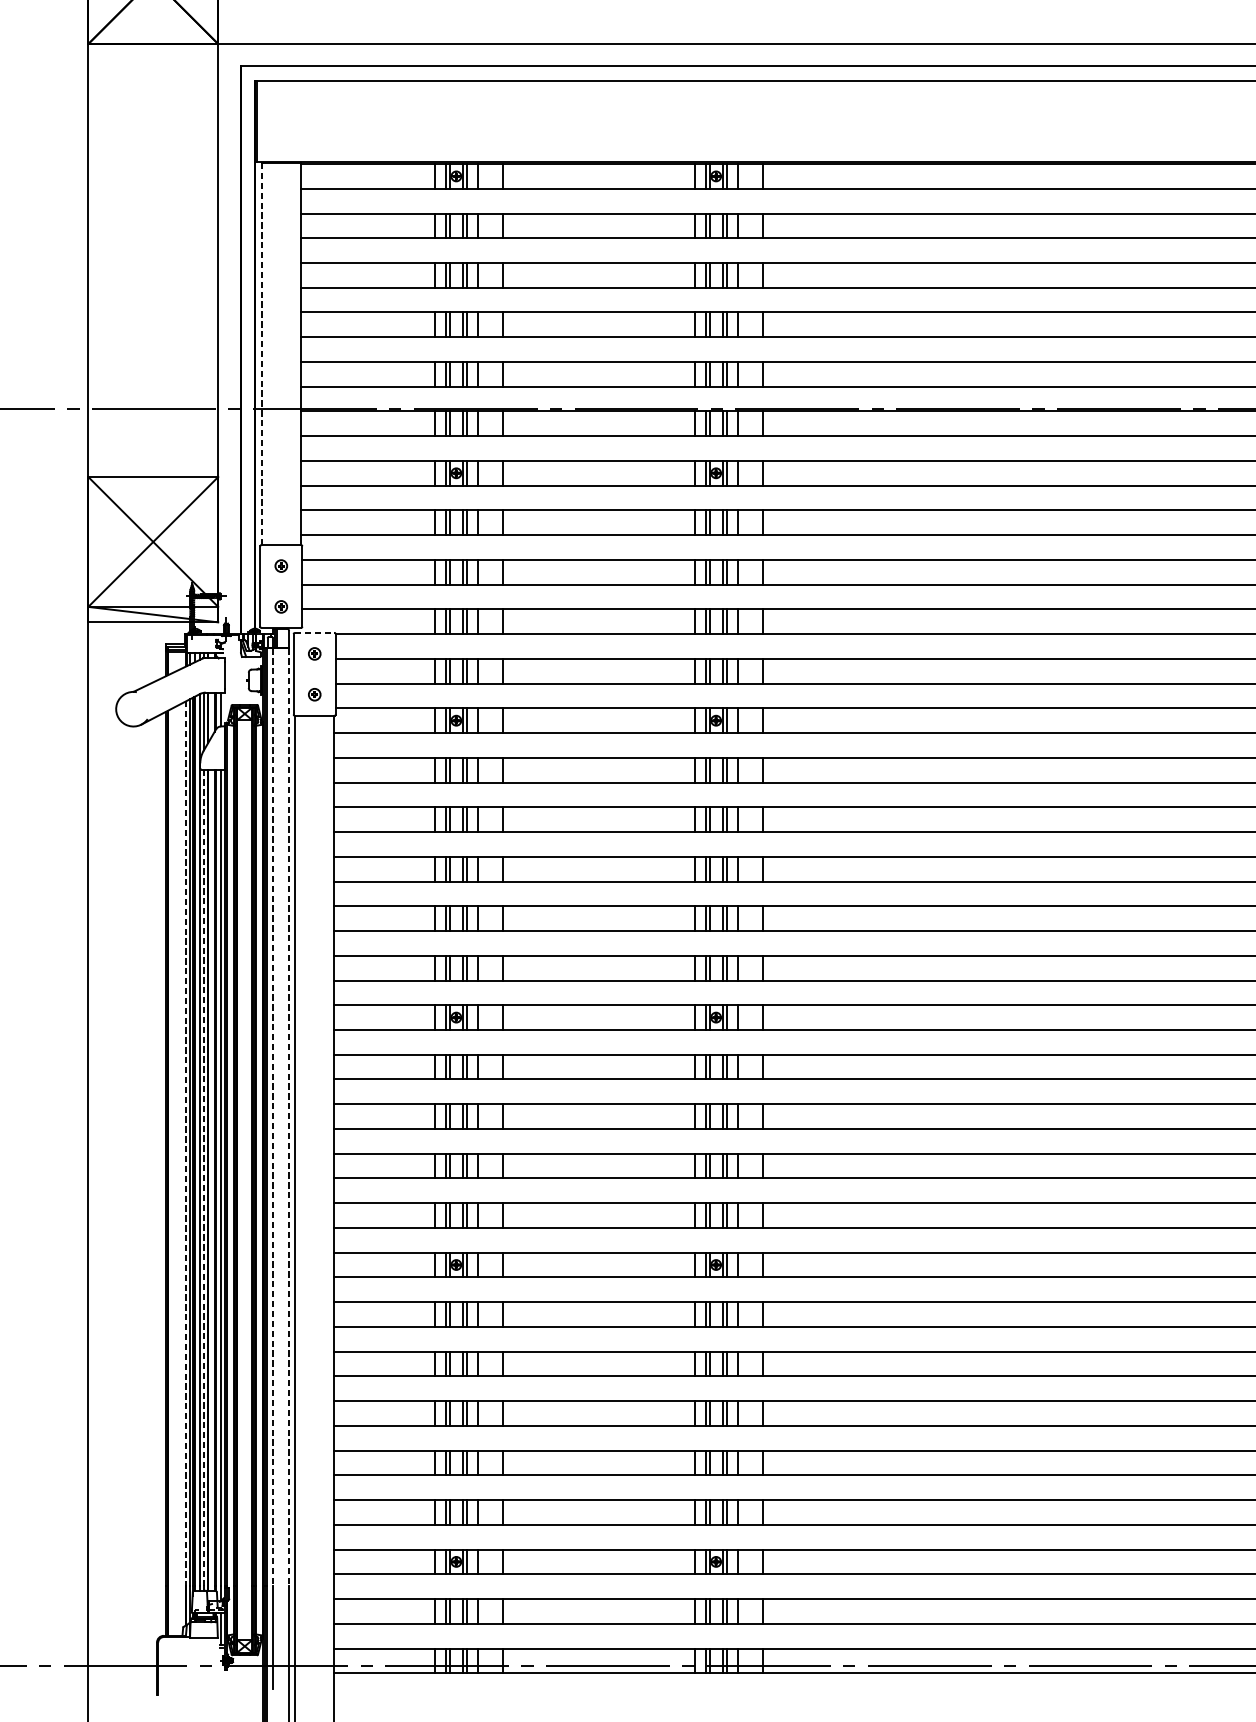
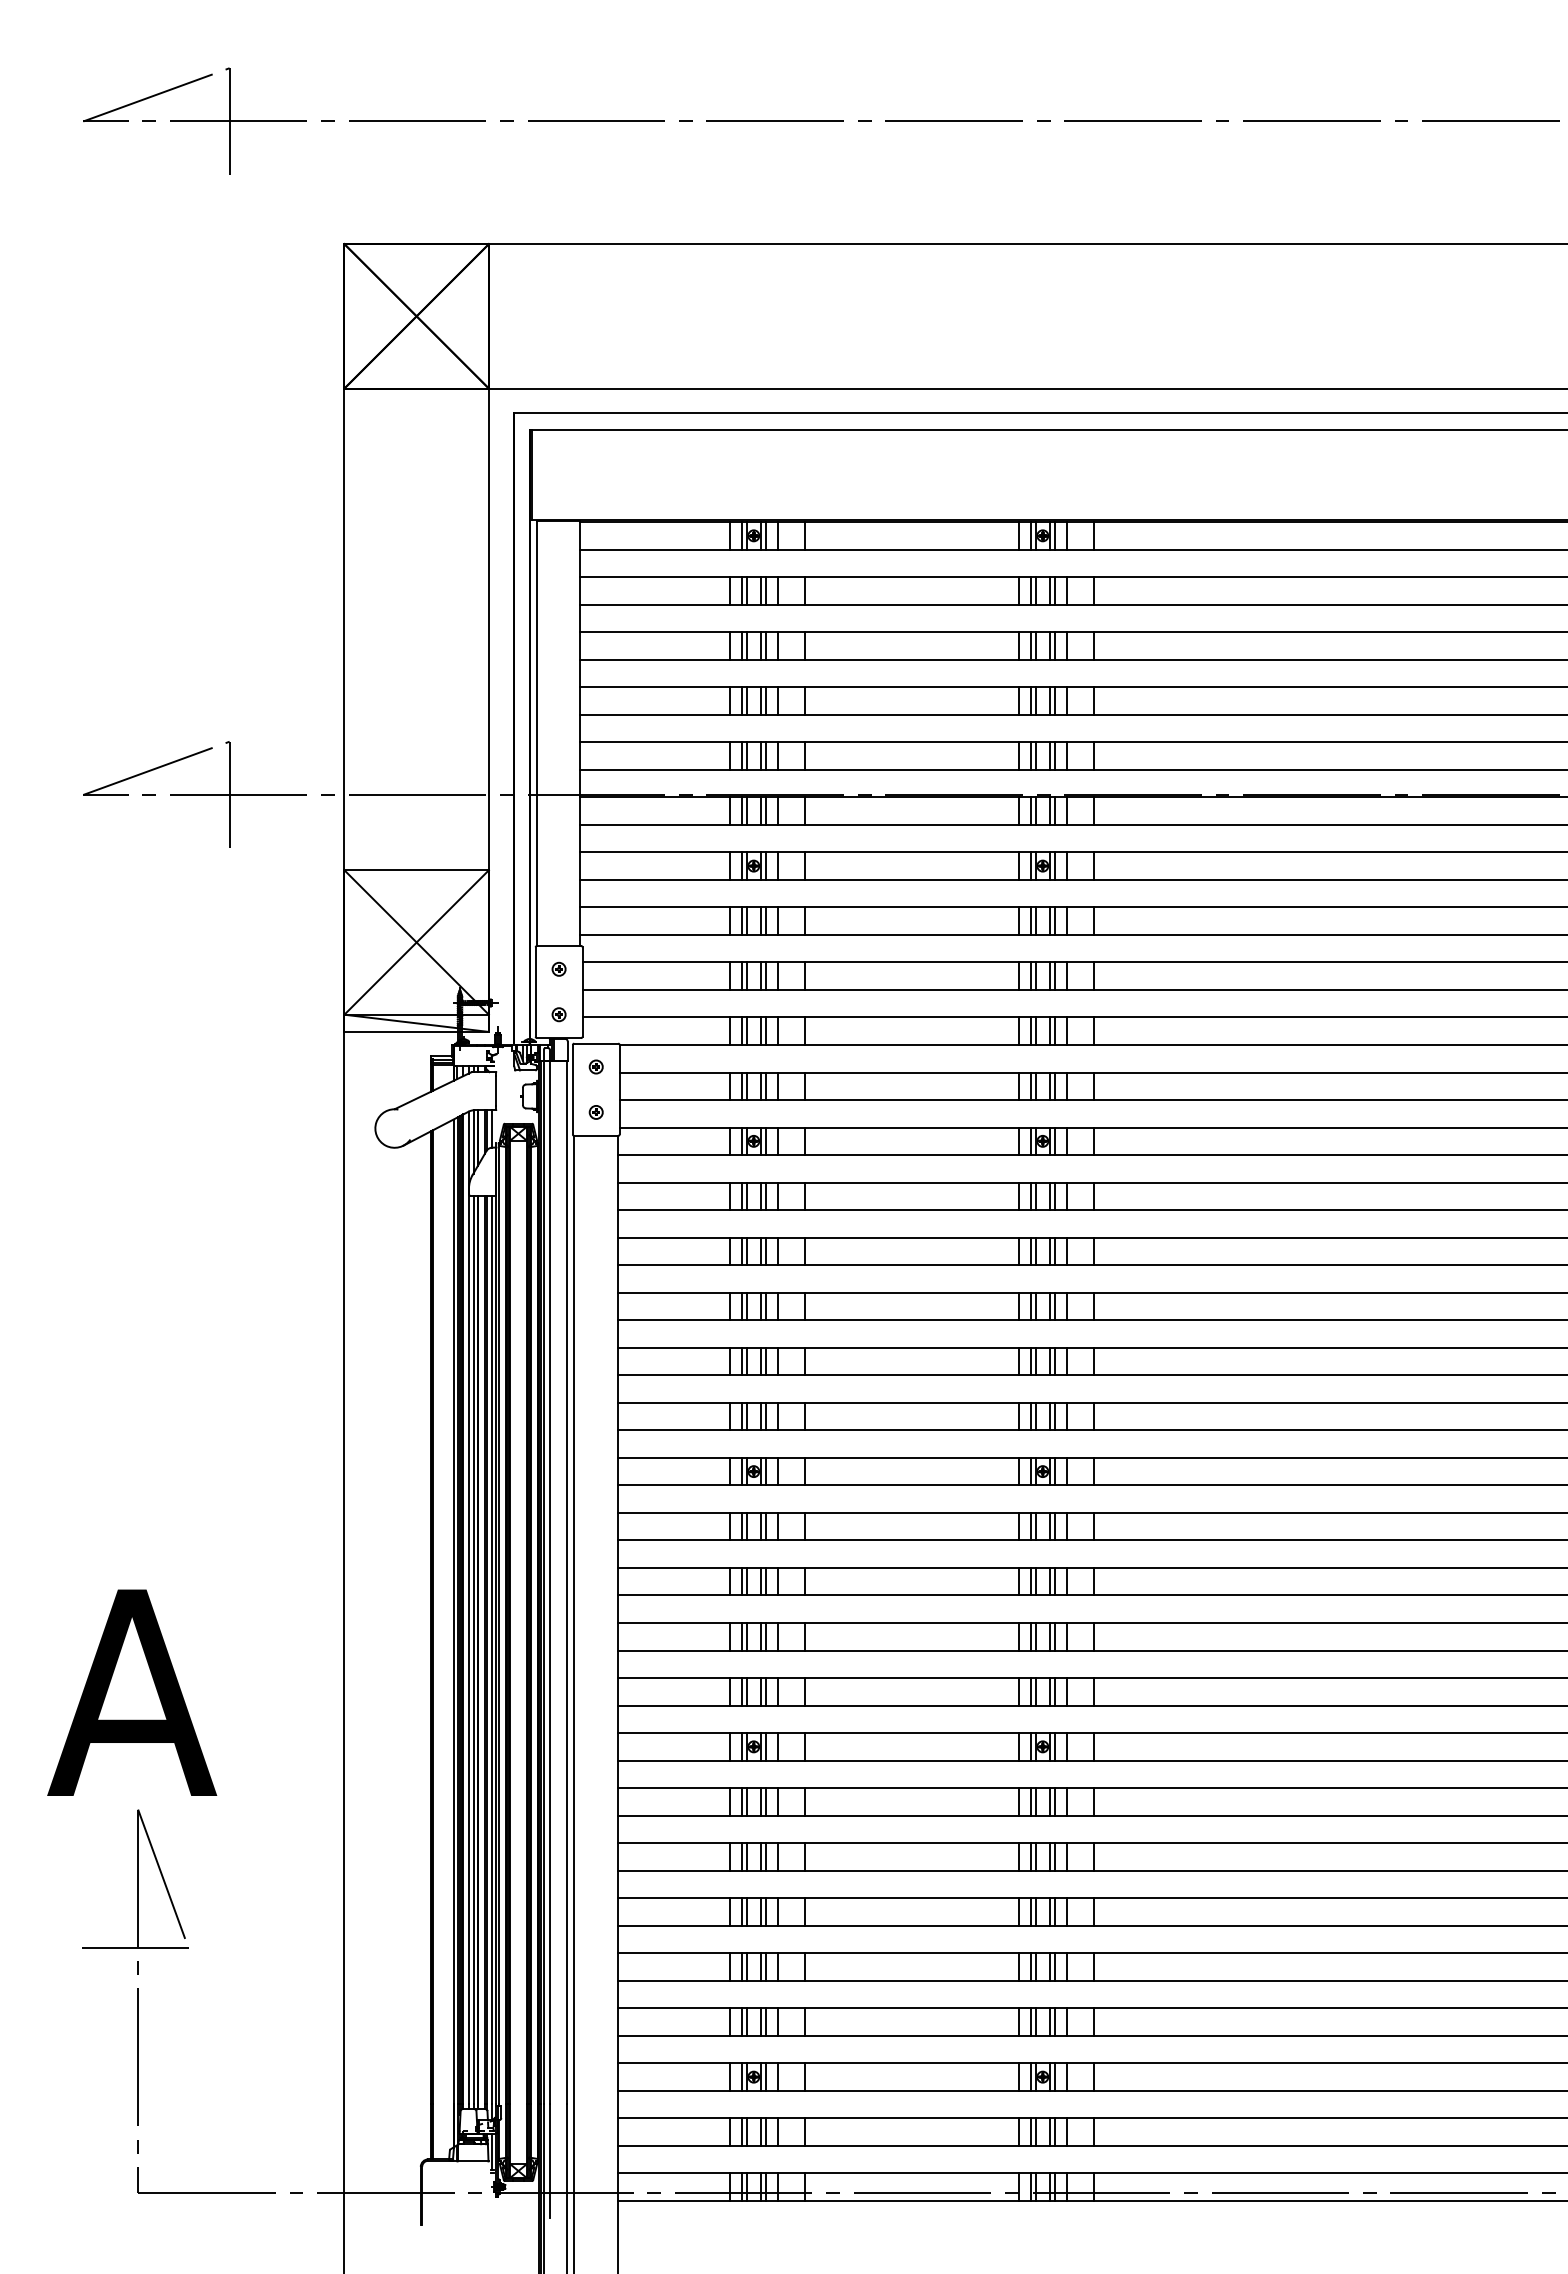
line: (261, 354) -> (537, 733), dashed -> solid
line: (314, 632) -> (596, 1043), dashed -> solid
line: (272, 1117) -> (549, 1582), dashed -> solid
line: (288, 1117) -> (567, 1582), dashed -> solid
line: (186, 1144) -> (453, 1612), dashed -> solid
line: (204, 1178) -> (473, 1650), dashed -> solid

